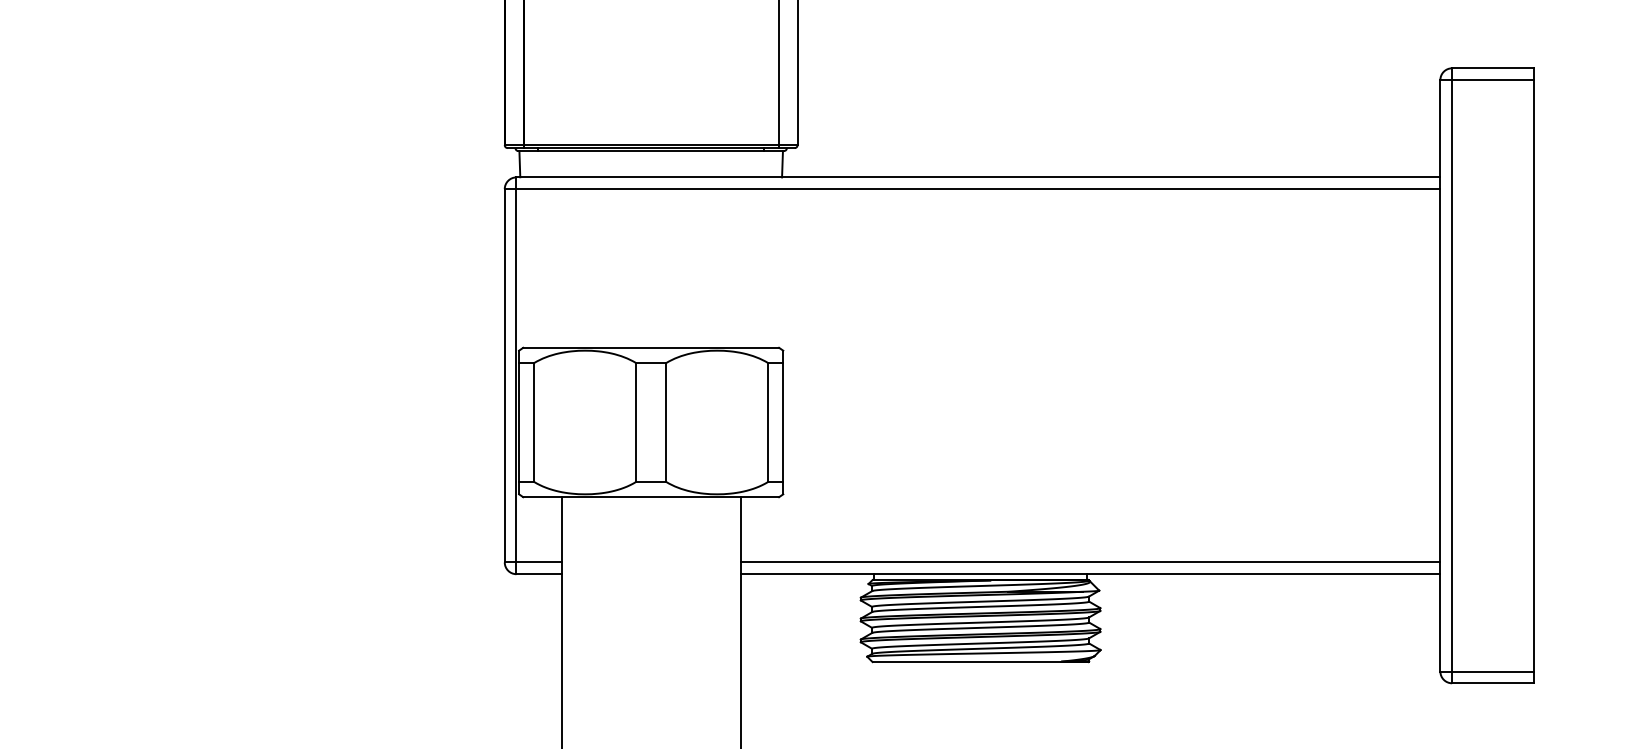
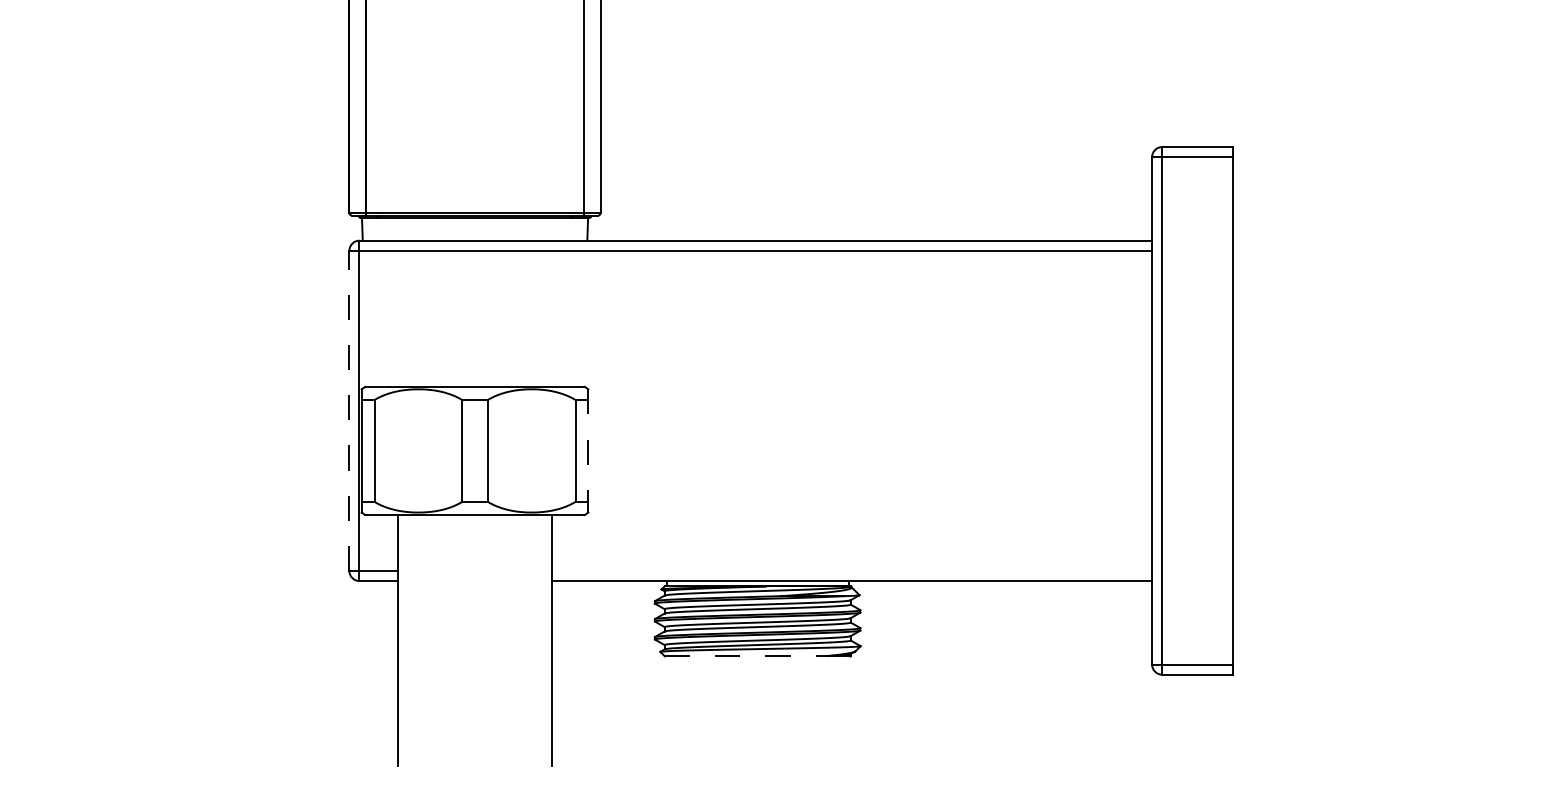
line: (504, 375) -> (349, 410), solid -> dashed
line: (783, 421) -> (588, 450), solid -> dashed
line: (1089, 563) -> (851, 571), removed
line: (980, 662) -> (757, 656), solid -> dashed

